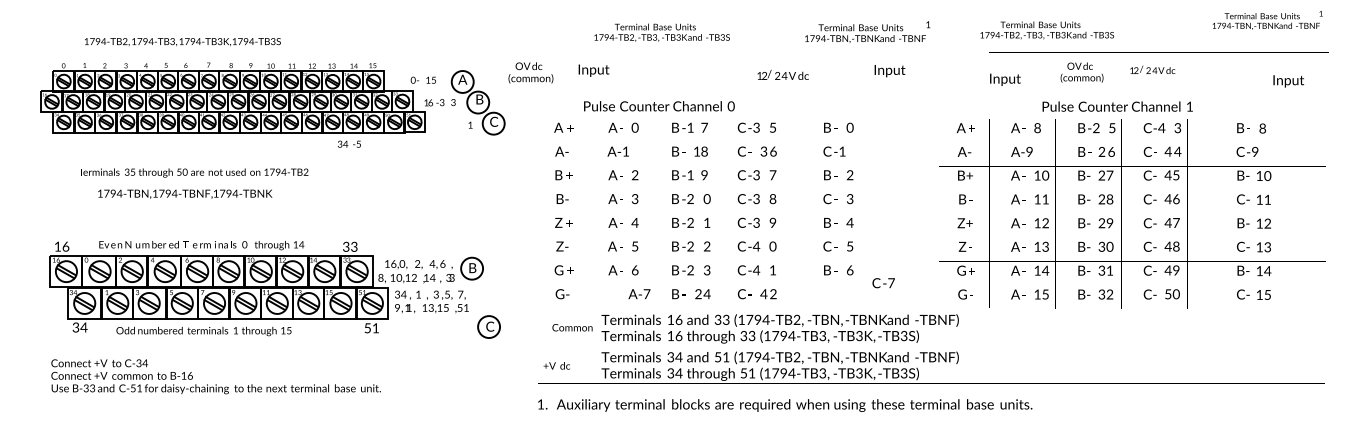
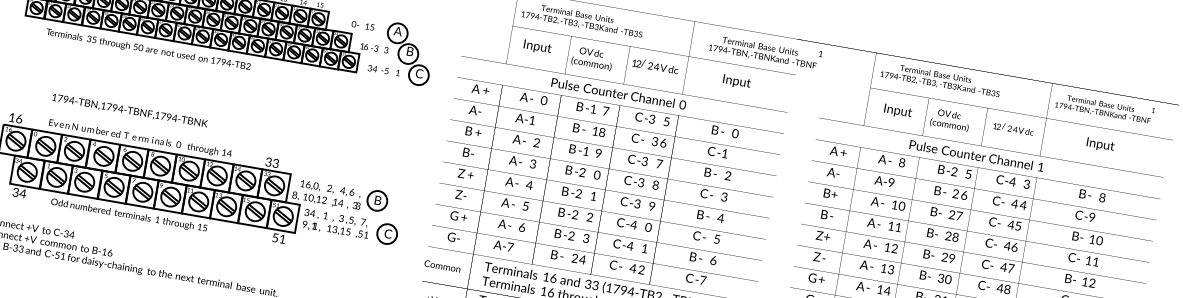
text: (1267, 20) -> (1104, 108), moved
text: (1046, 30) -> (940, 79), moved
fill: (745, 52) -> (653, 50), added
text: (593, 70) -> (537, 46), moved
text: (889, 71) -> (736, 82), moved
text: (530, 72) -> (592, 58), moved
text: (782, 74) -> (654, 65), moved
text: (1005, 79) -> (898, 111), moved
text: (1288, 81) -> (1100, 145), moved
text: (659, 106) -> (618, 94), moved
fill: (719, 142) -> (616, 126), added
fill: (1132, 142) -> (984, 190), added
text: (348, 143) -> (377, 68), moved
text: (194, 172) -> (149, 49), moved
fill: (1132, 190) -> (977, 232), added
text: (185, 193) -> (130, 110), moved
fill: (719, 213) -> (605, 189), added
fill: (719, 237) -> (602, 211), added
fill: (719, 261) -> (598, 232), added
text: (883, 283) -> (695, 279), moved
text: (639, 294) -> (503, 246), moved
part: (488, 326) -> (386, 233), moved
text: (572, 327) -> (442, 266), moved

